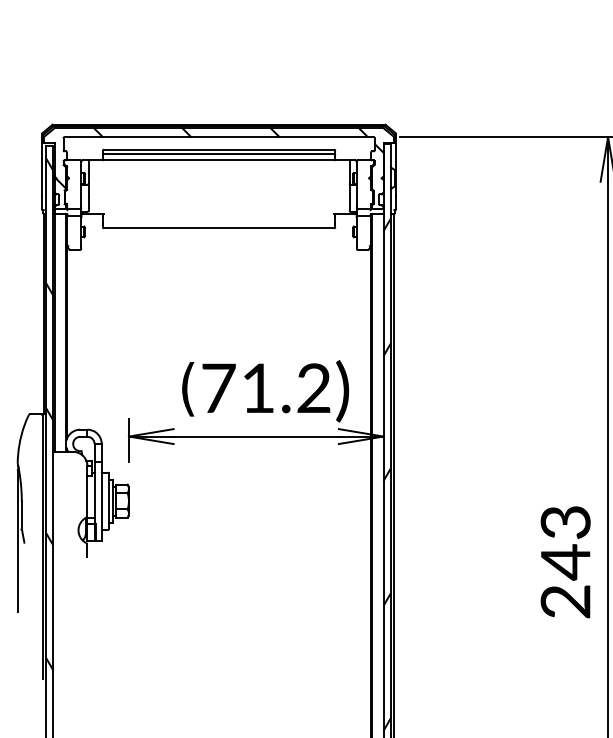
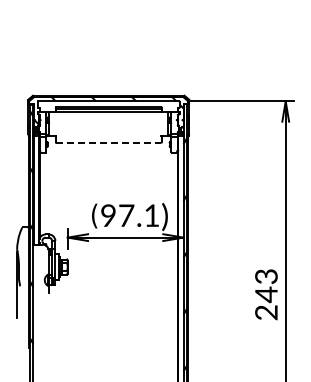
line: (220, 227) -> (109, 142), solid -> dashed
text: (266, 387) -> (130, 215), 71.2) -> 97.1)

